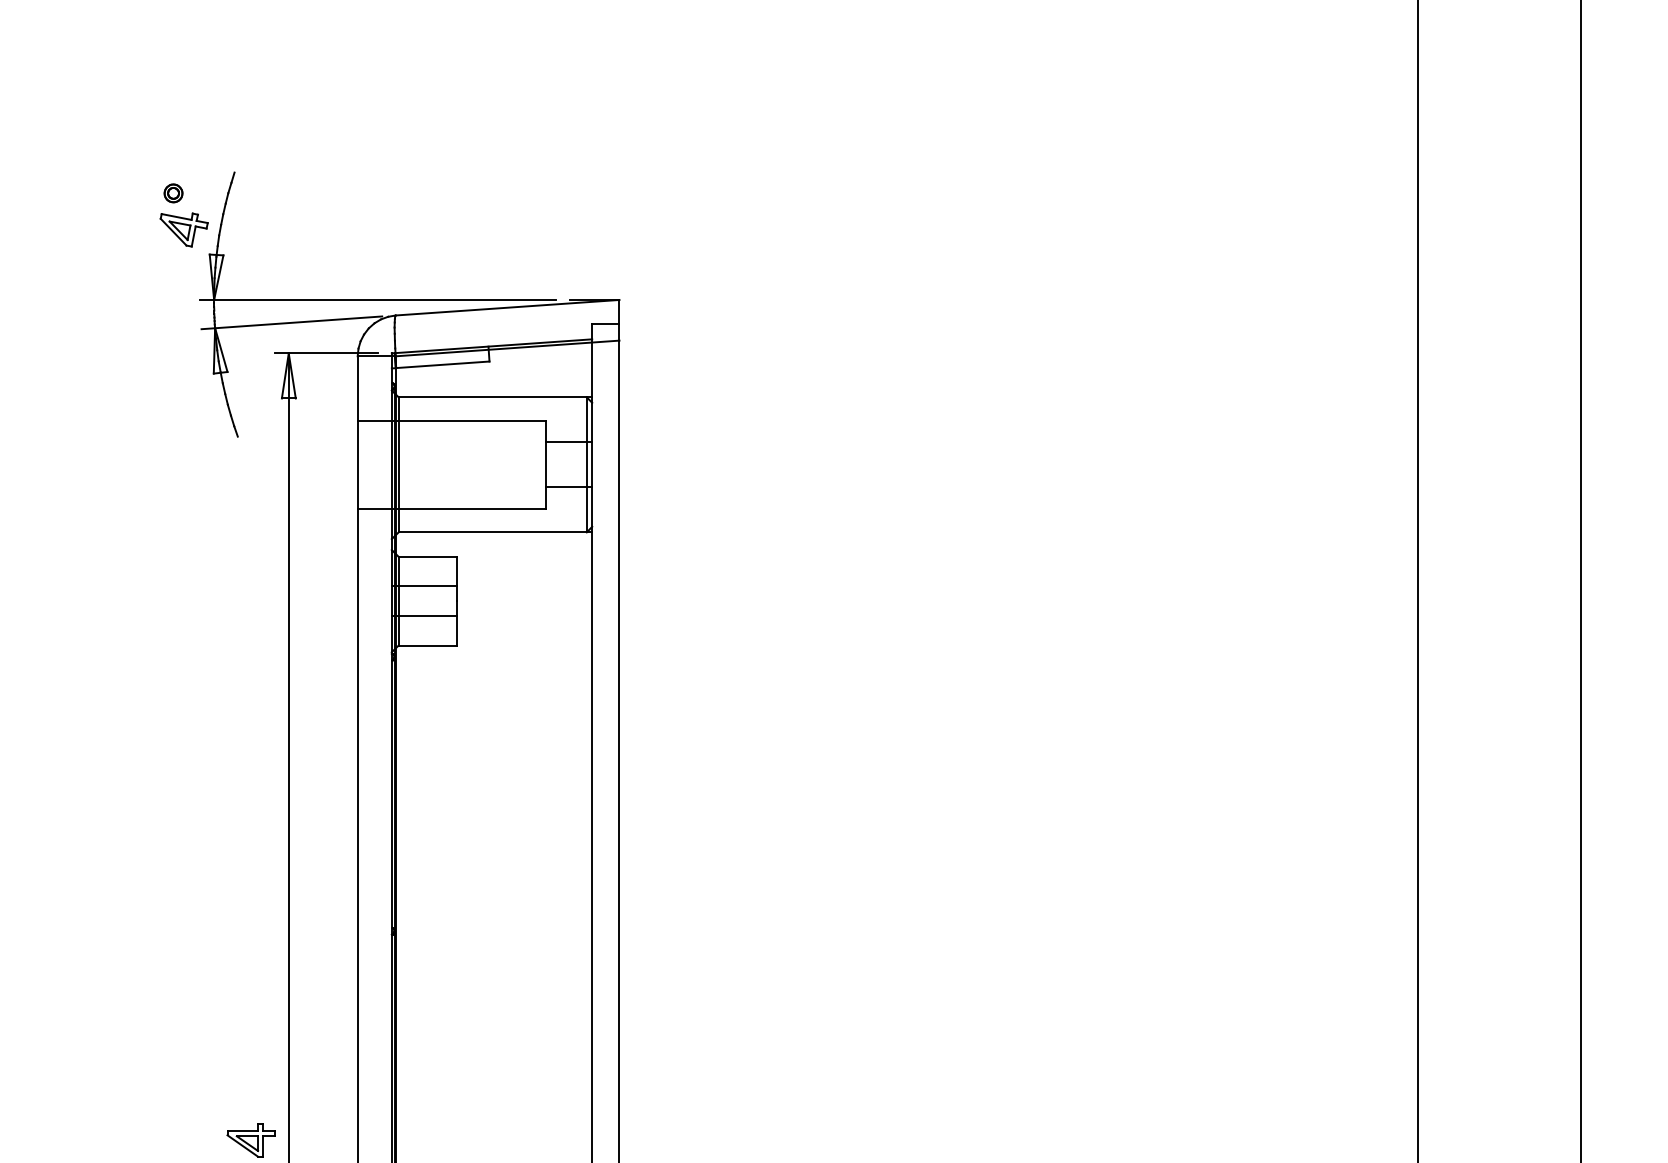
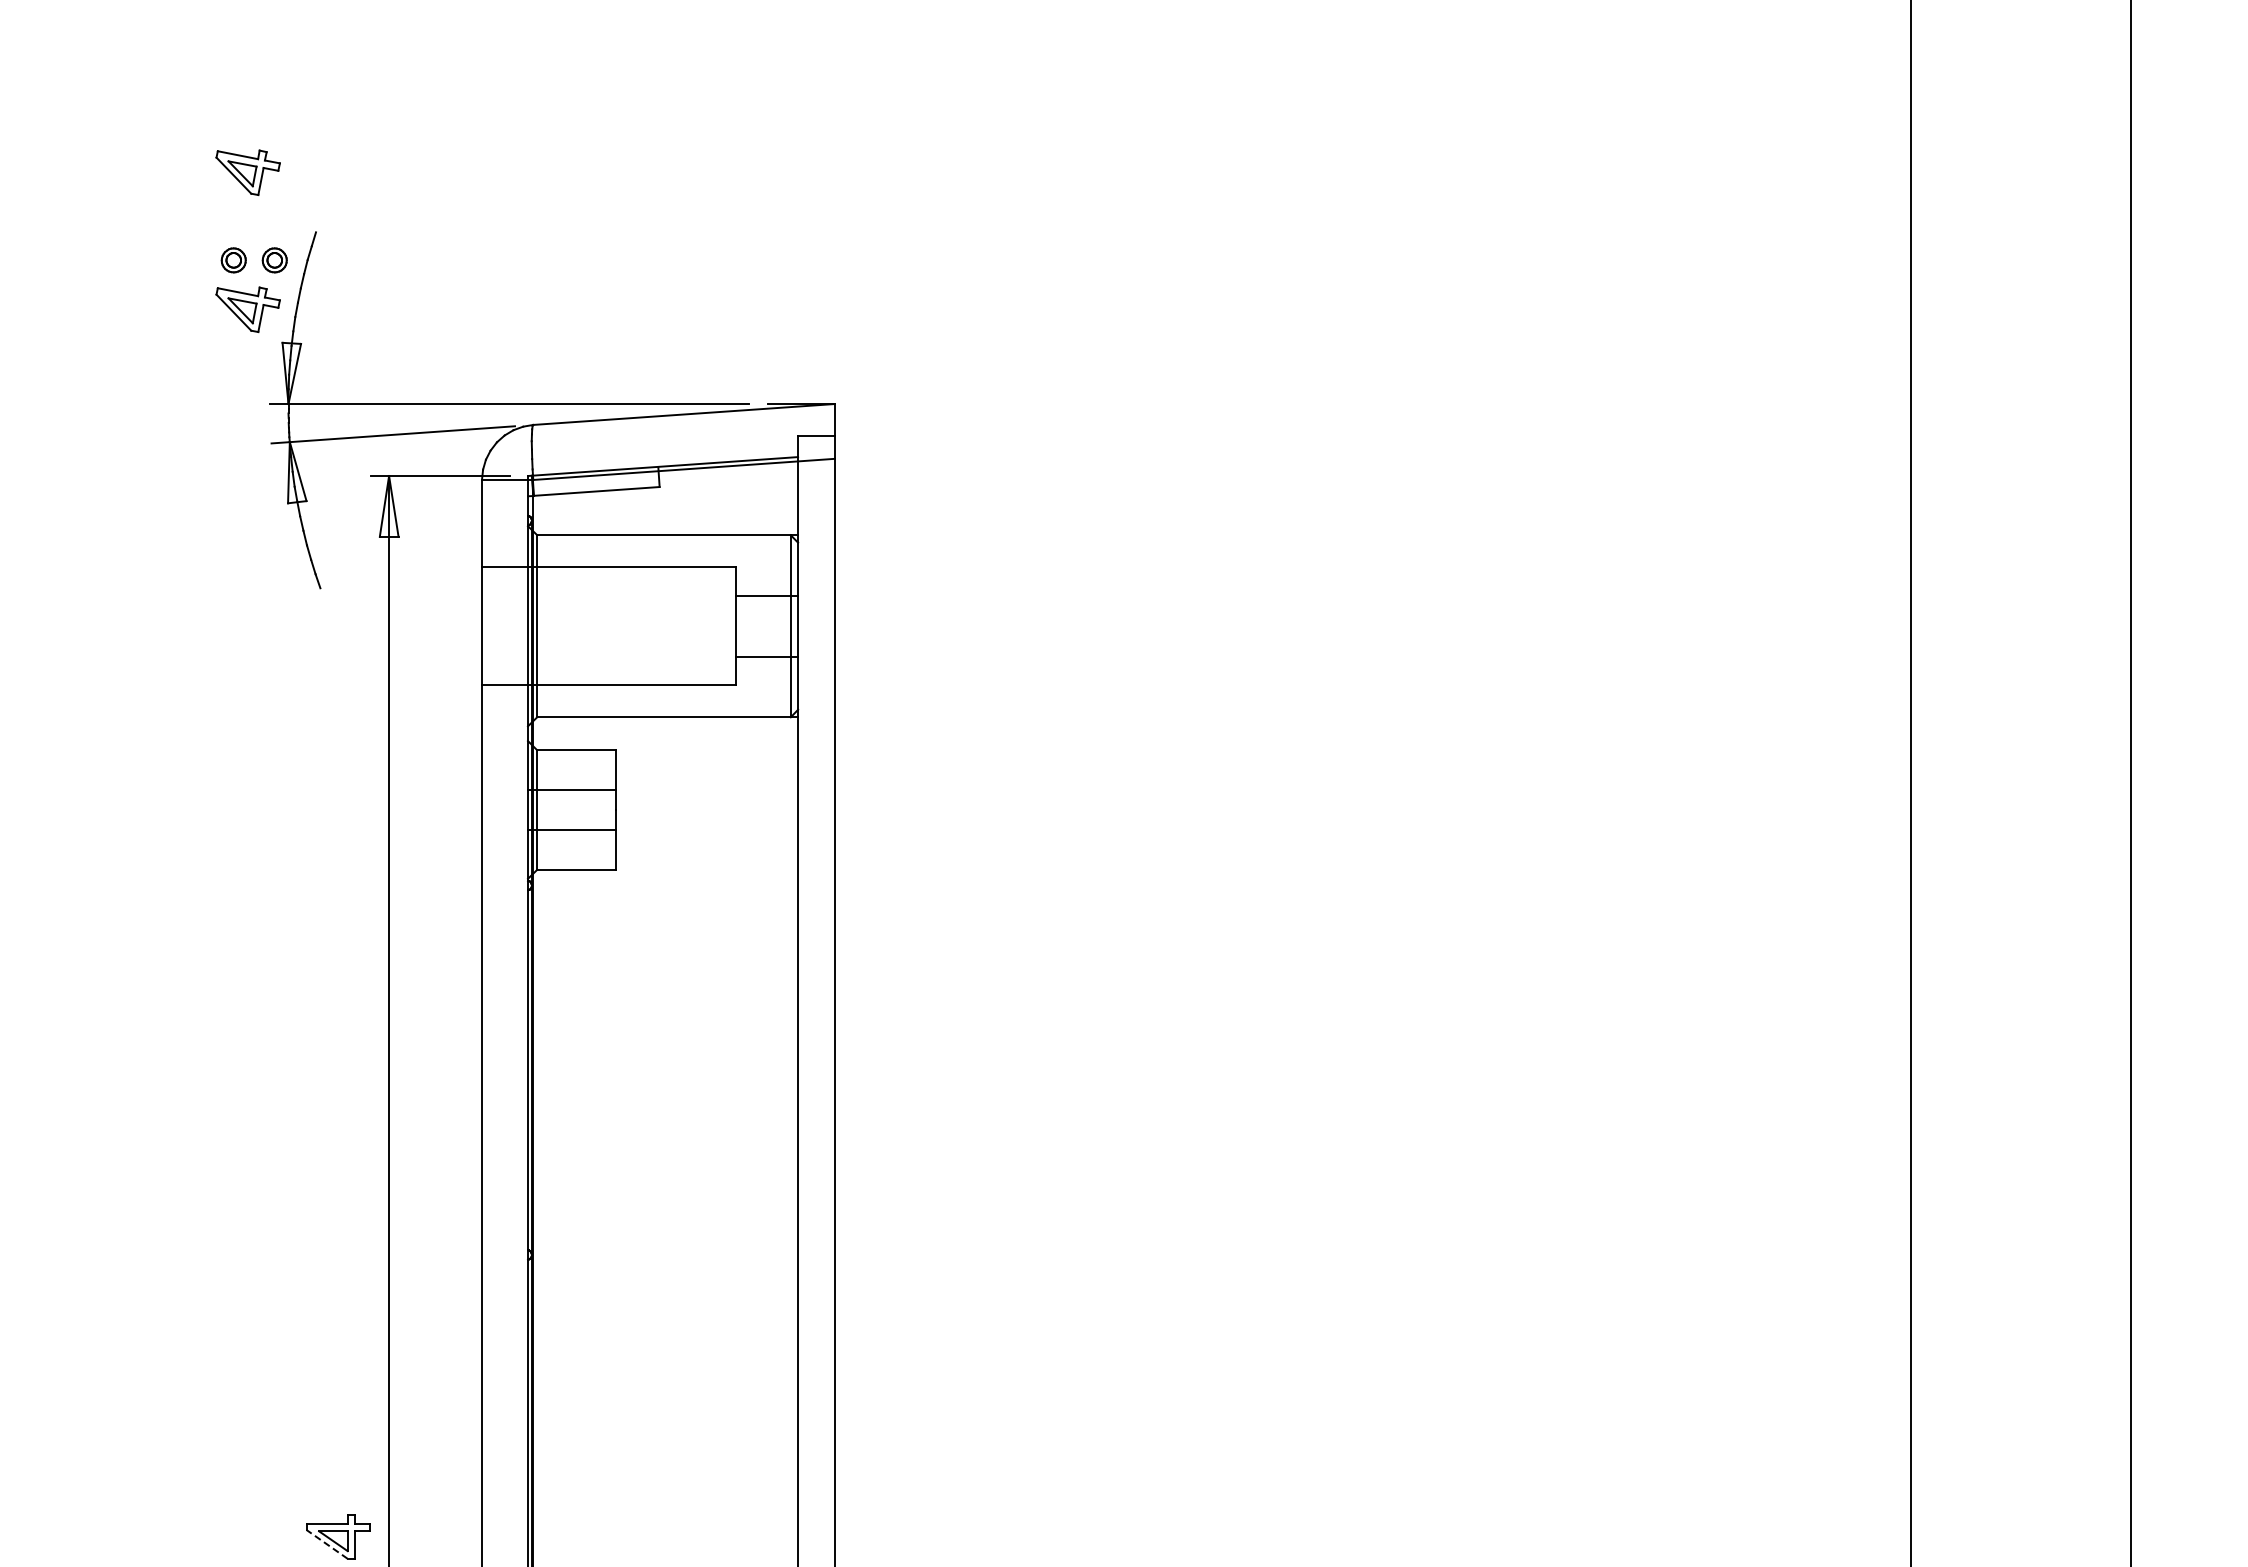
part: (183, 128) -> (247, 172), added
part: (203, 193) -> (274, 260), added
line: (242, 1146) -> (326, 1544), solid -> dashed

